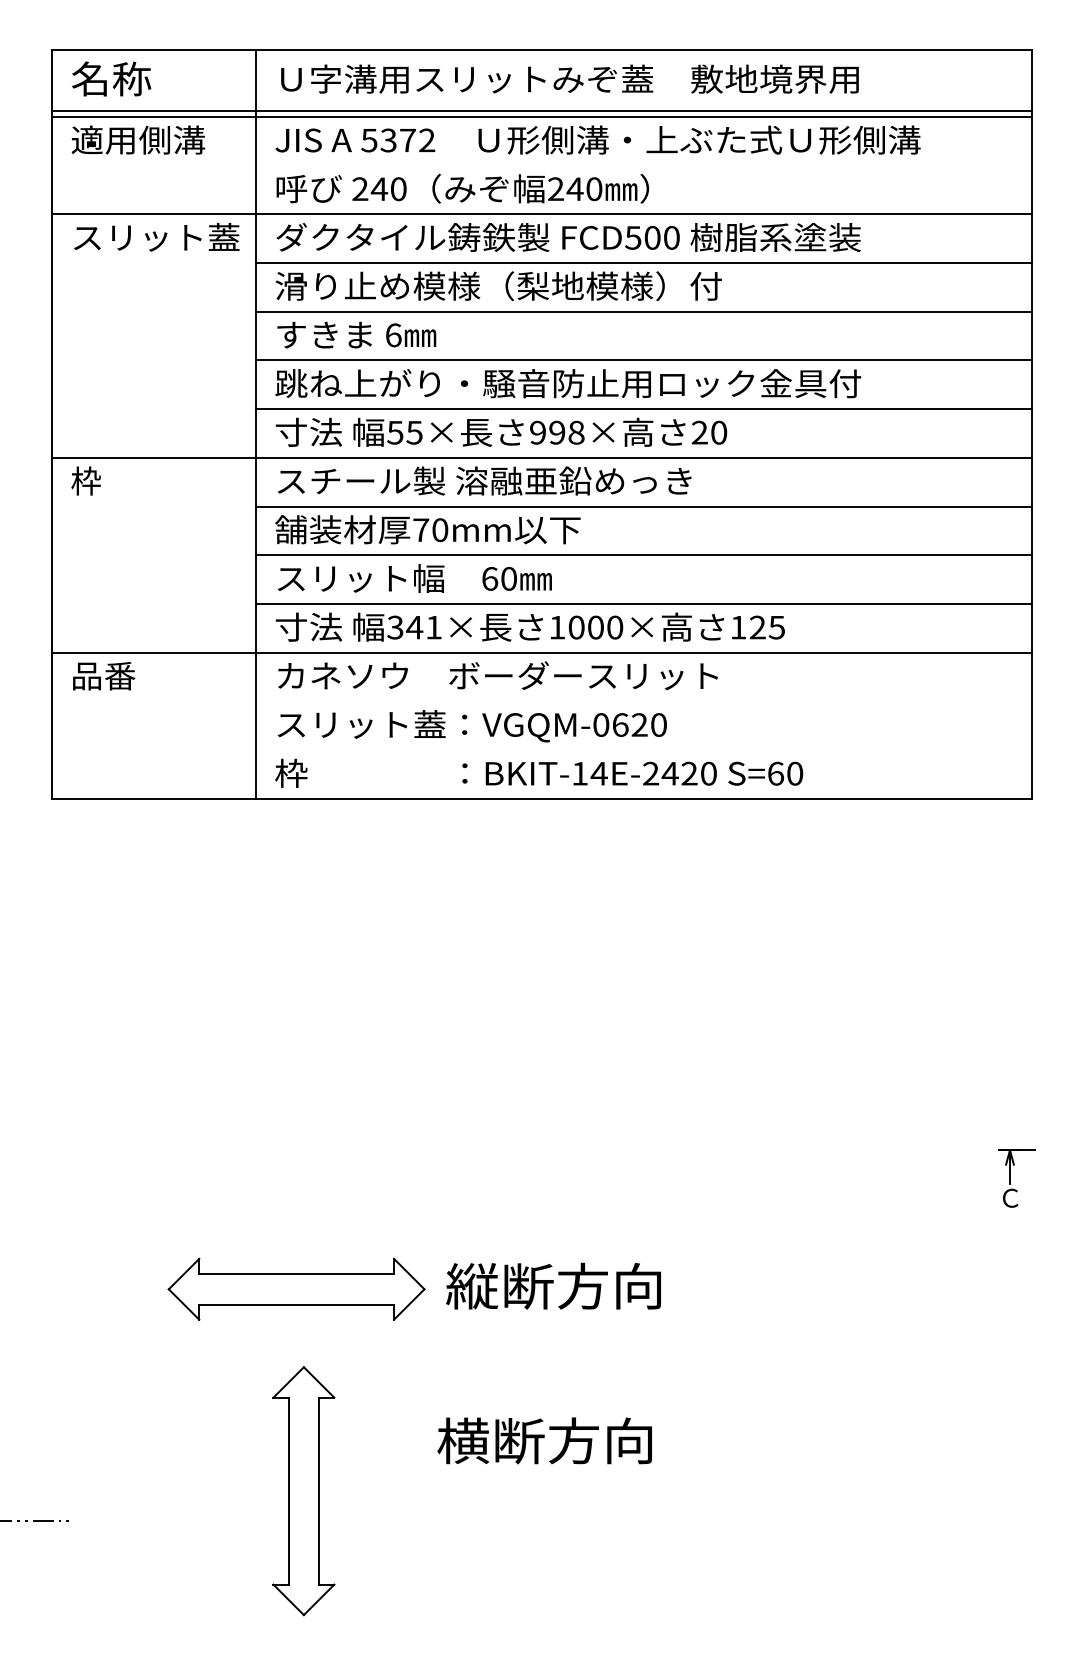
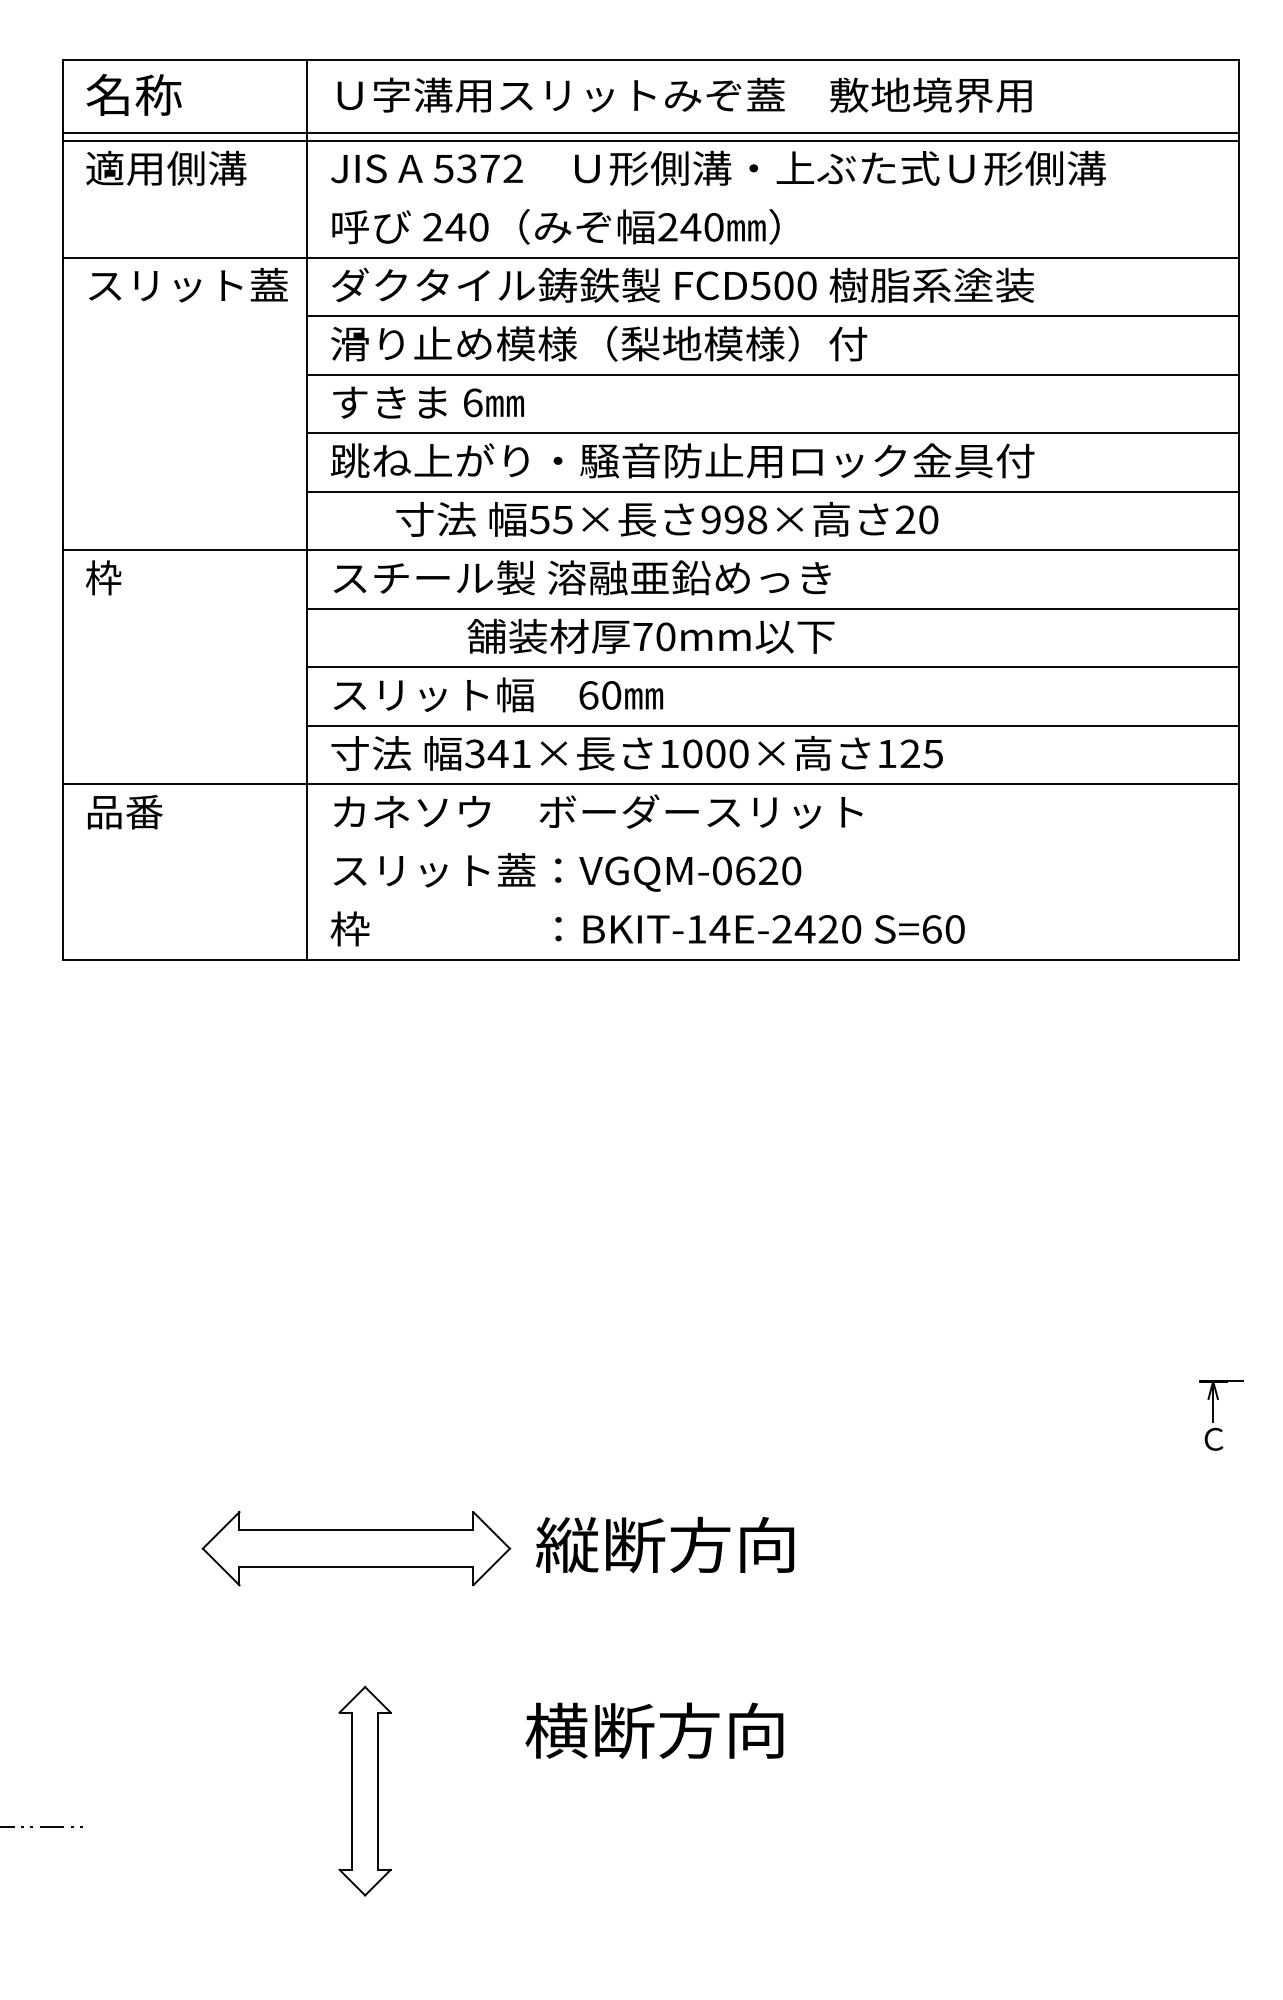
text: (501, 431) -> (667, 518), moved
text: (427, 529) -> (650, 636), moved
part: (303, 1491) -> (364, 1791), size x0.7

